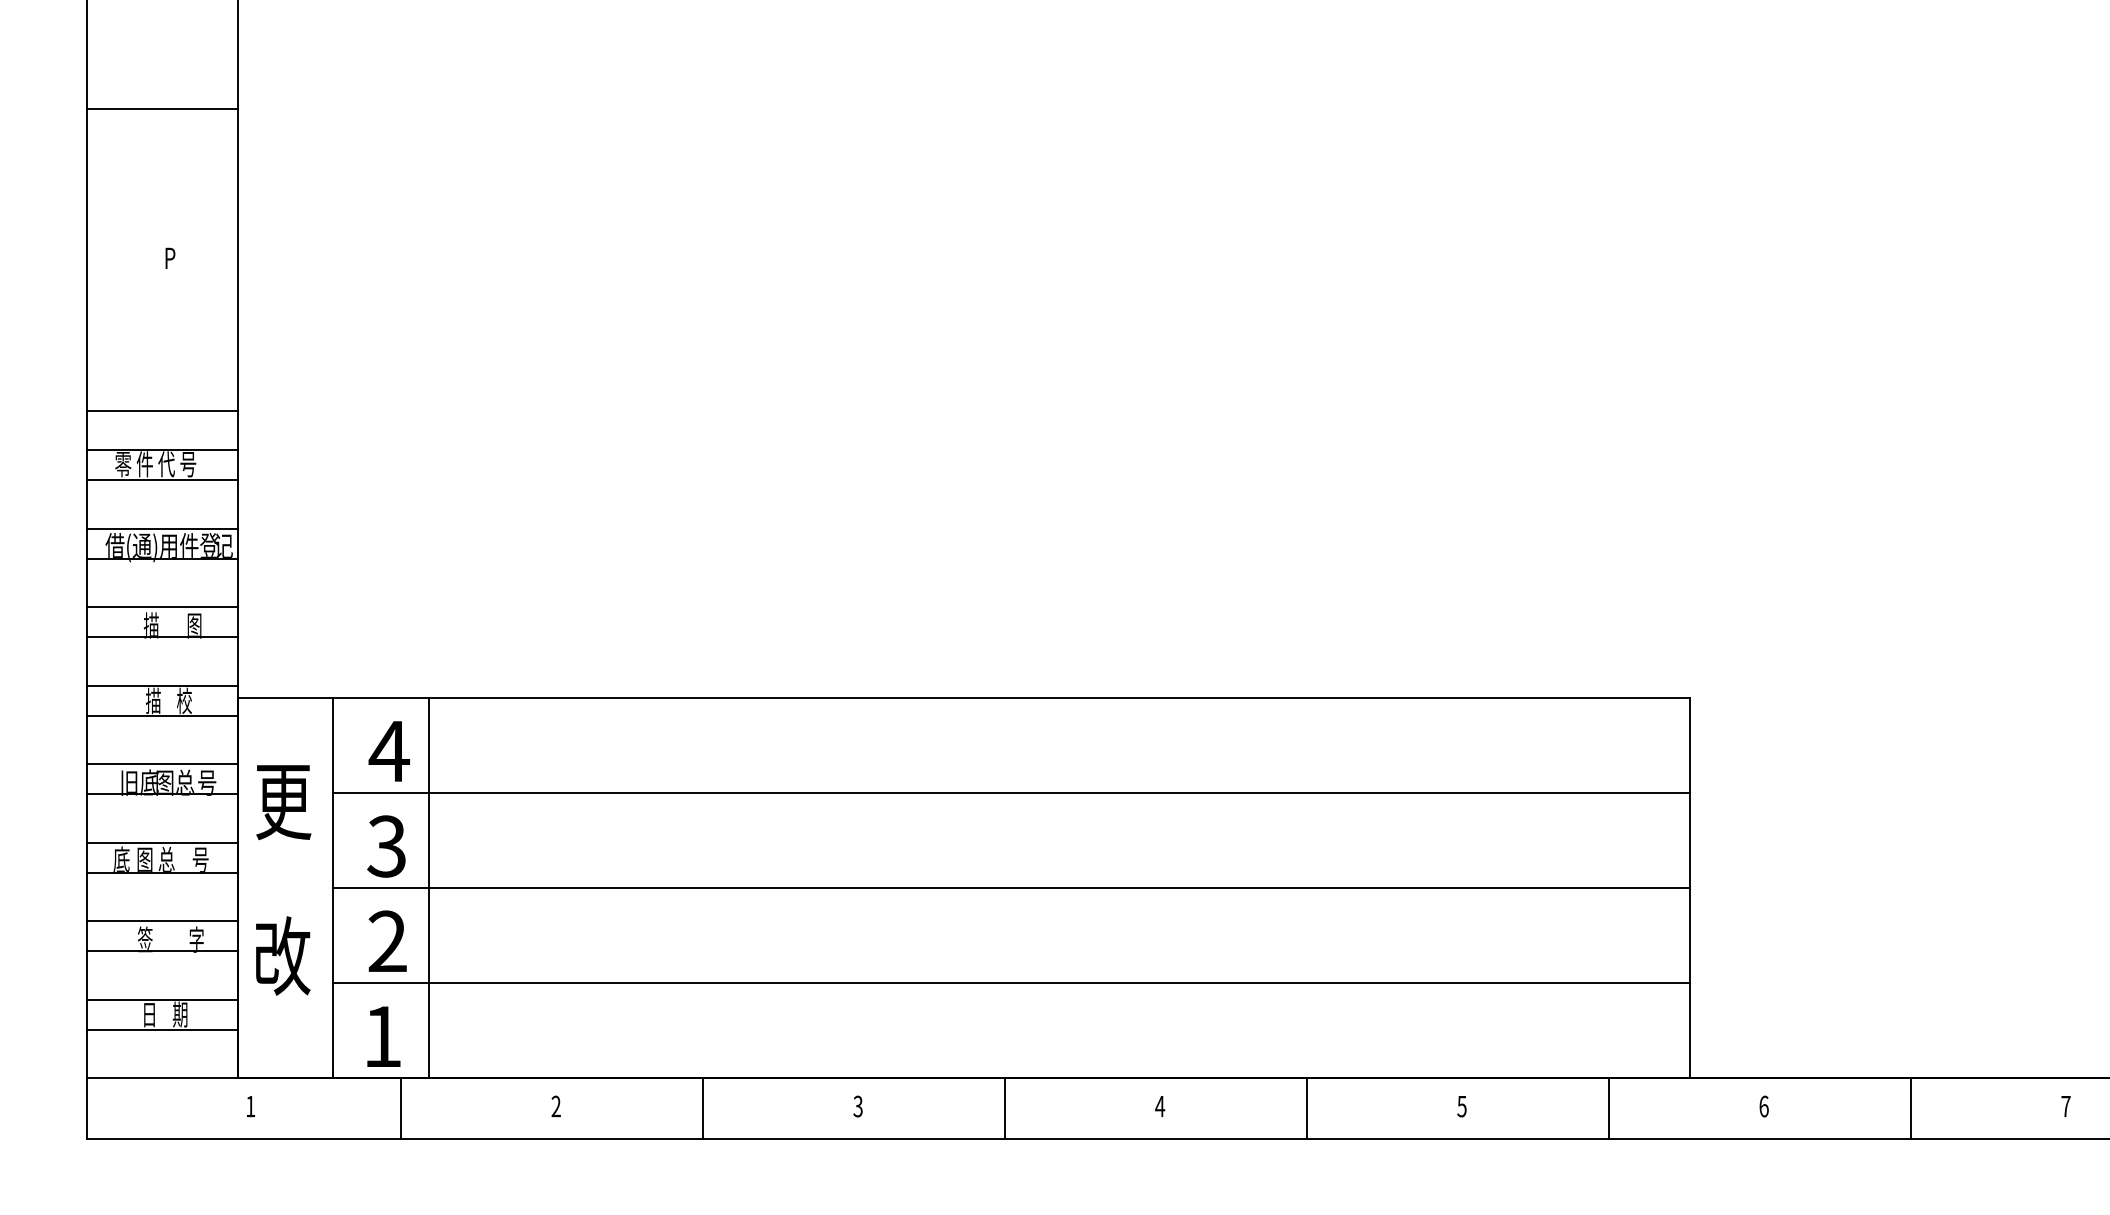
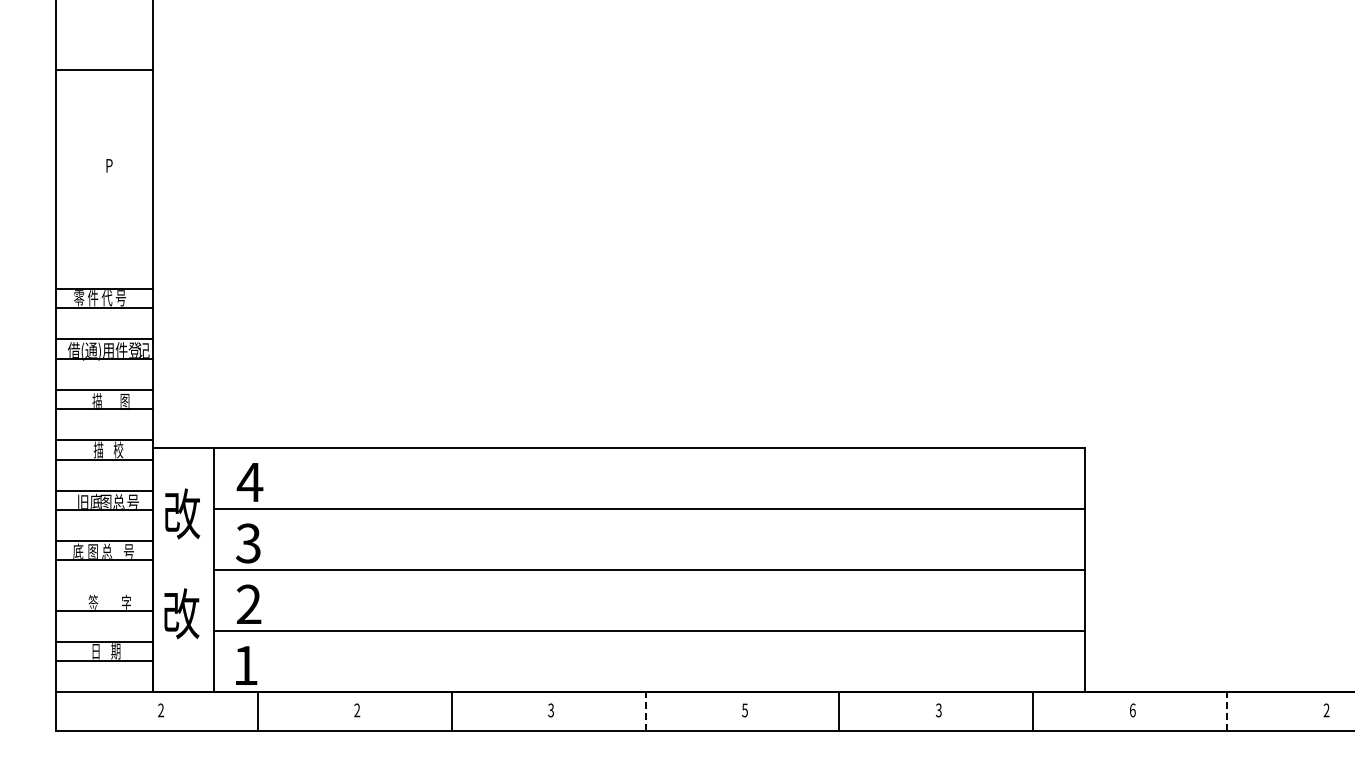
line: (162, 410) -> (104, 263), removed
text: (282, 799) -> (181, 513), 更 -> 改
line: (428, 887) -> (275, 569), removed
line: (162, 921) -> (104, 591), removed
text: (1461, 1105) -> (938, 709), 5 -> 3
text: (249, 1106) -> (160, 710), 1 -> 2
text: (1159, 1106) -> (744, 710), 4 -> 5
text: (2065, 1106) -> (1326, 710), 7 -> 2
line: (1005, 1108) -> (645, 711), solid -> dashed
line: (1911, 1108) -> (1227, 711), solid -> dashed

